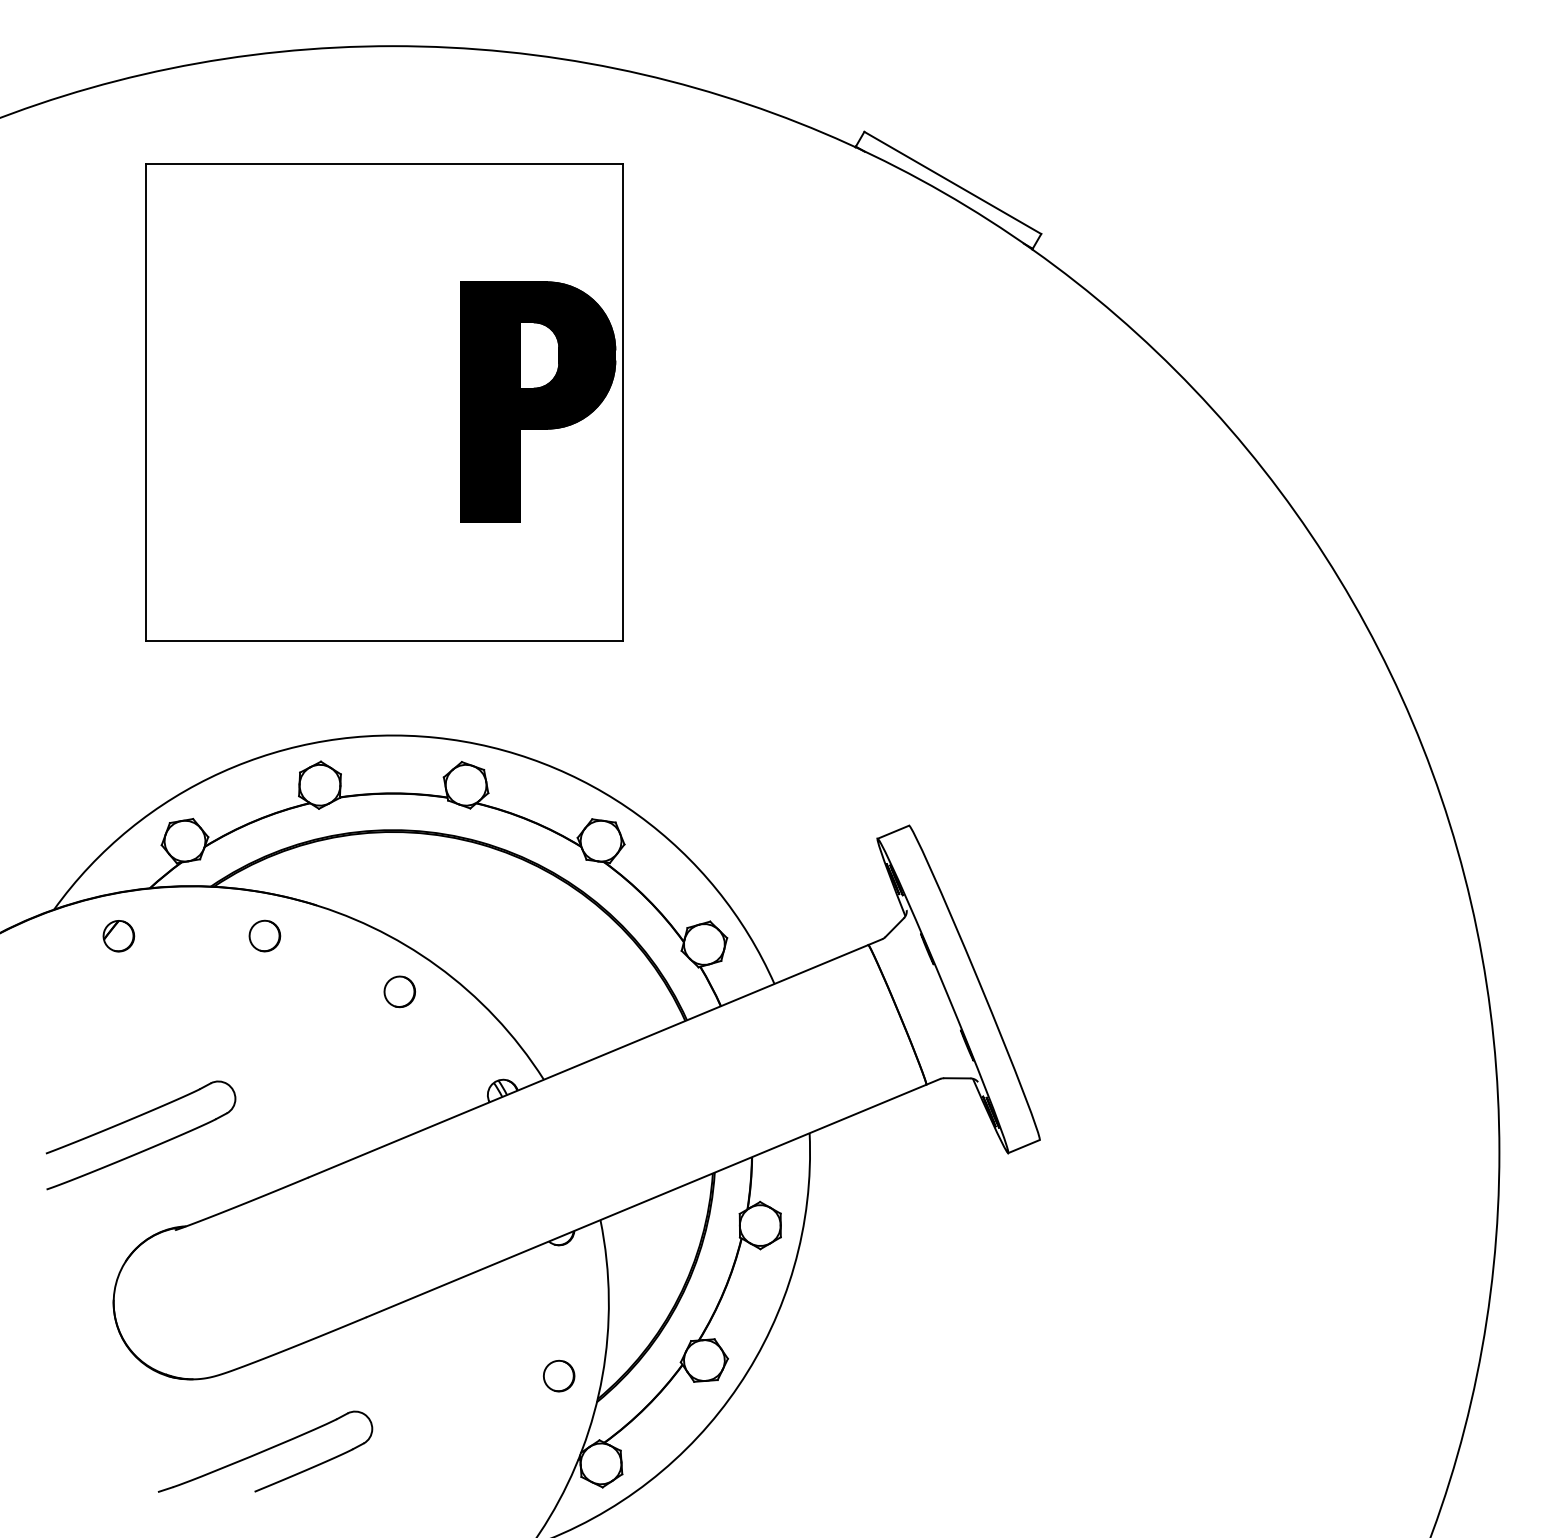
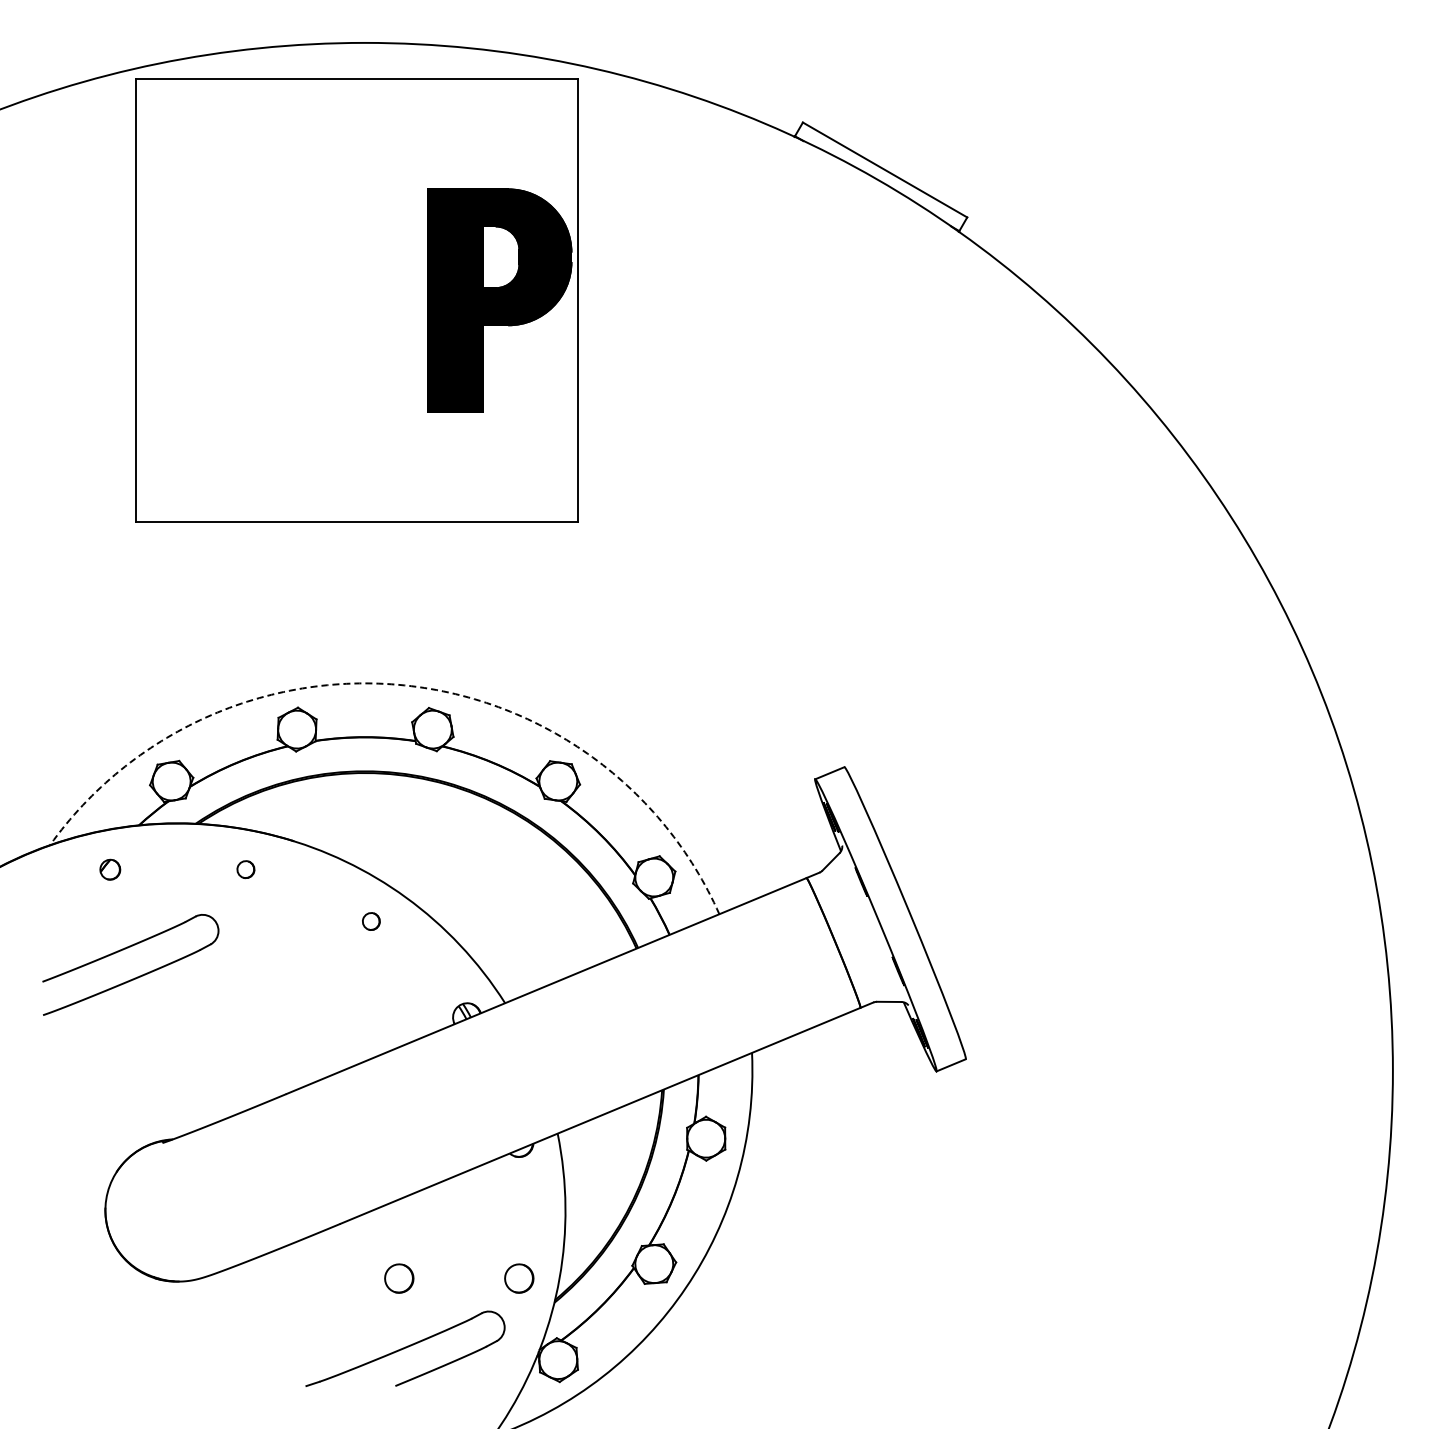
part: (383, 401) -> (356, 300), moved
arc: (435, 737) -> (404, 685), solid -> dashed
part: (119, 935) -> (110, 869), size x0.7
part: (264, 935) -> (245, 869), size x0.6
part: (400, 991) -> (371, 921), size x0.6
part: (144, 1148) -> (134, 977), moved
part: (430, 1376) -> (399, 1278), added
part: (265, 1451) -> (405, 1348), moved

